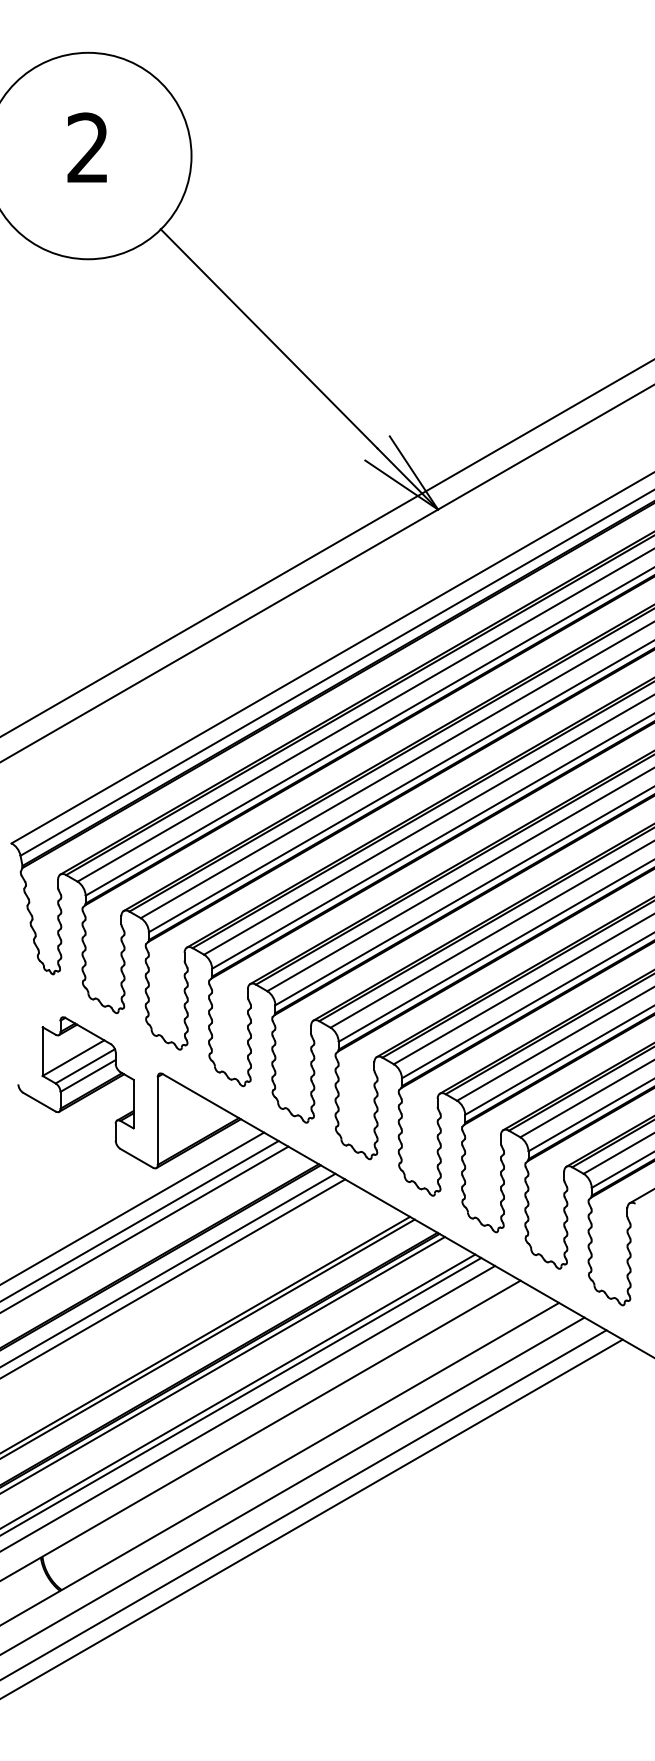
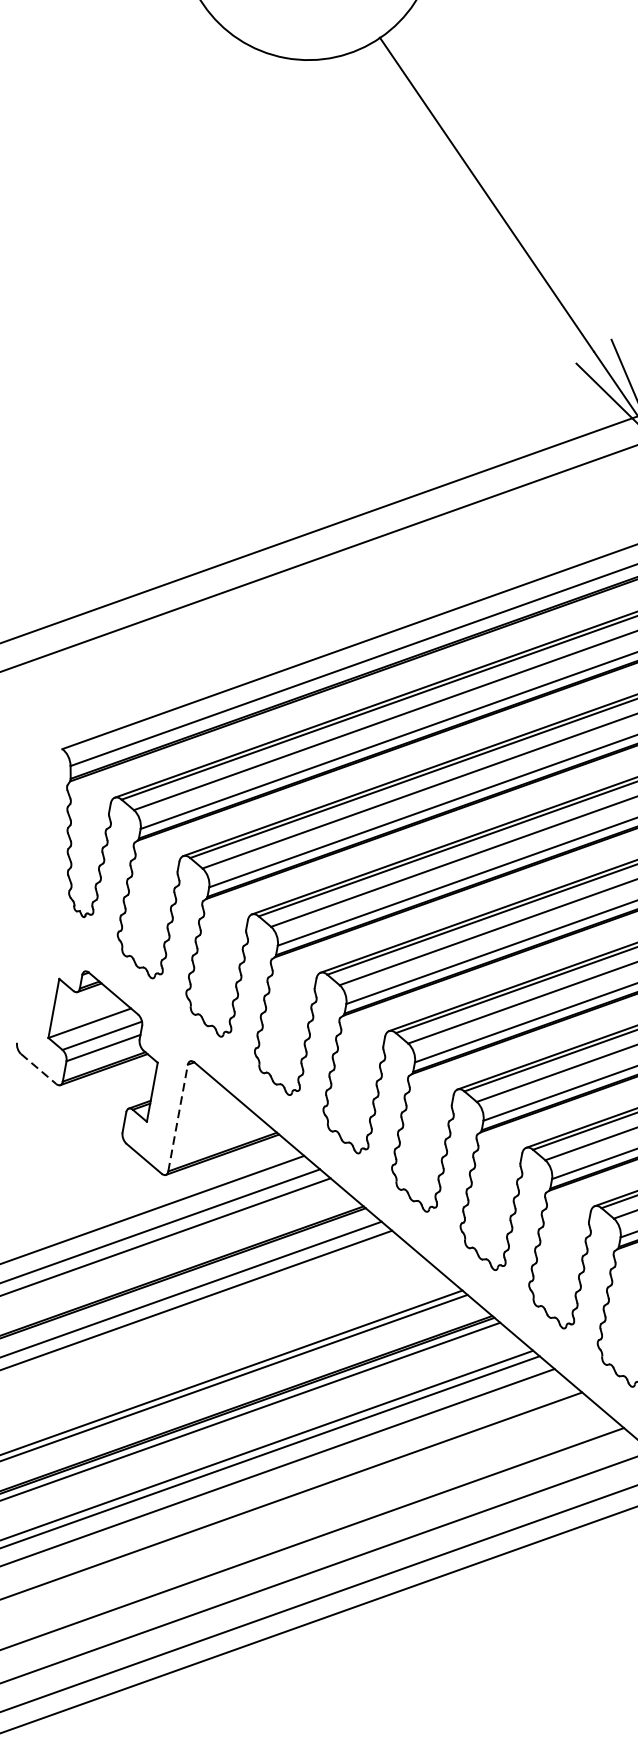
line: (39, 1102) -> (38, 1069), solid -> dashed
line: (157, 1120) -> (177, 1117), solid -> dashed

